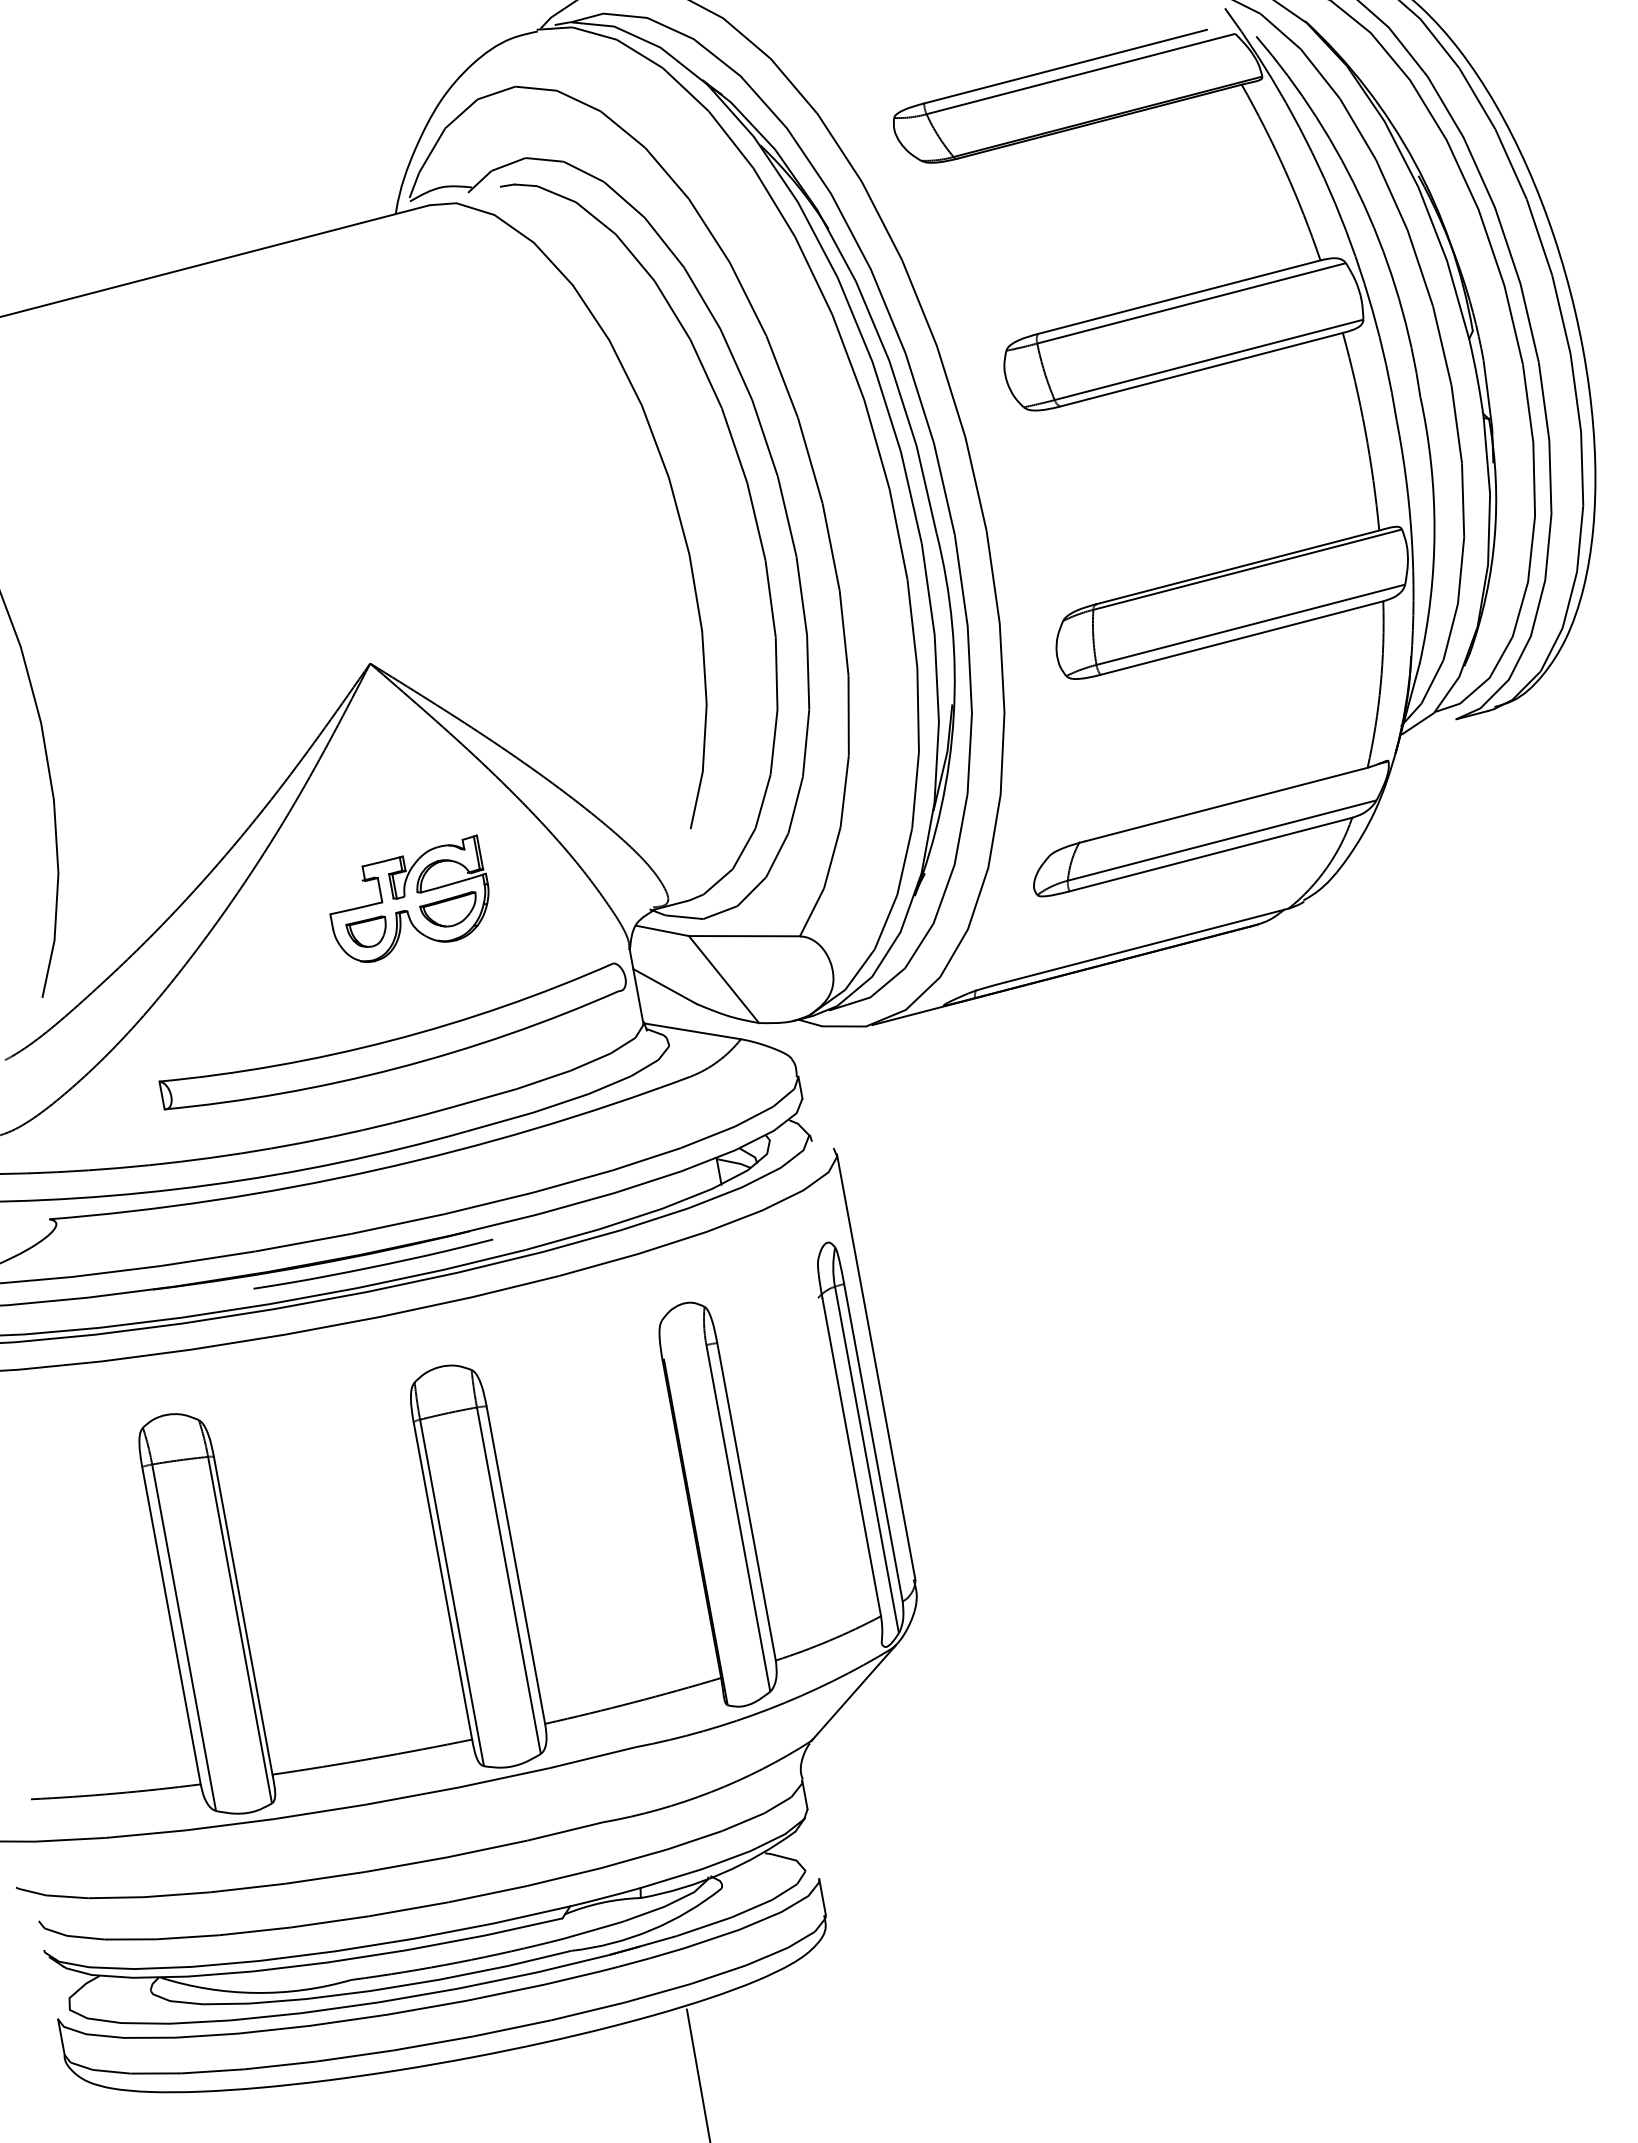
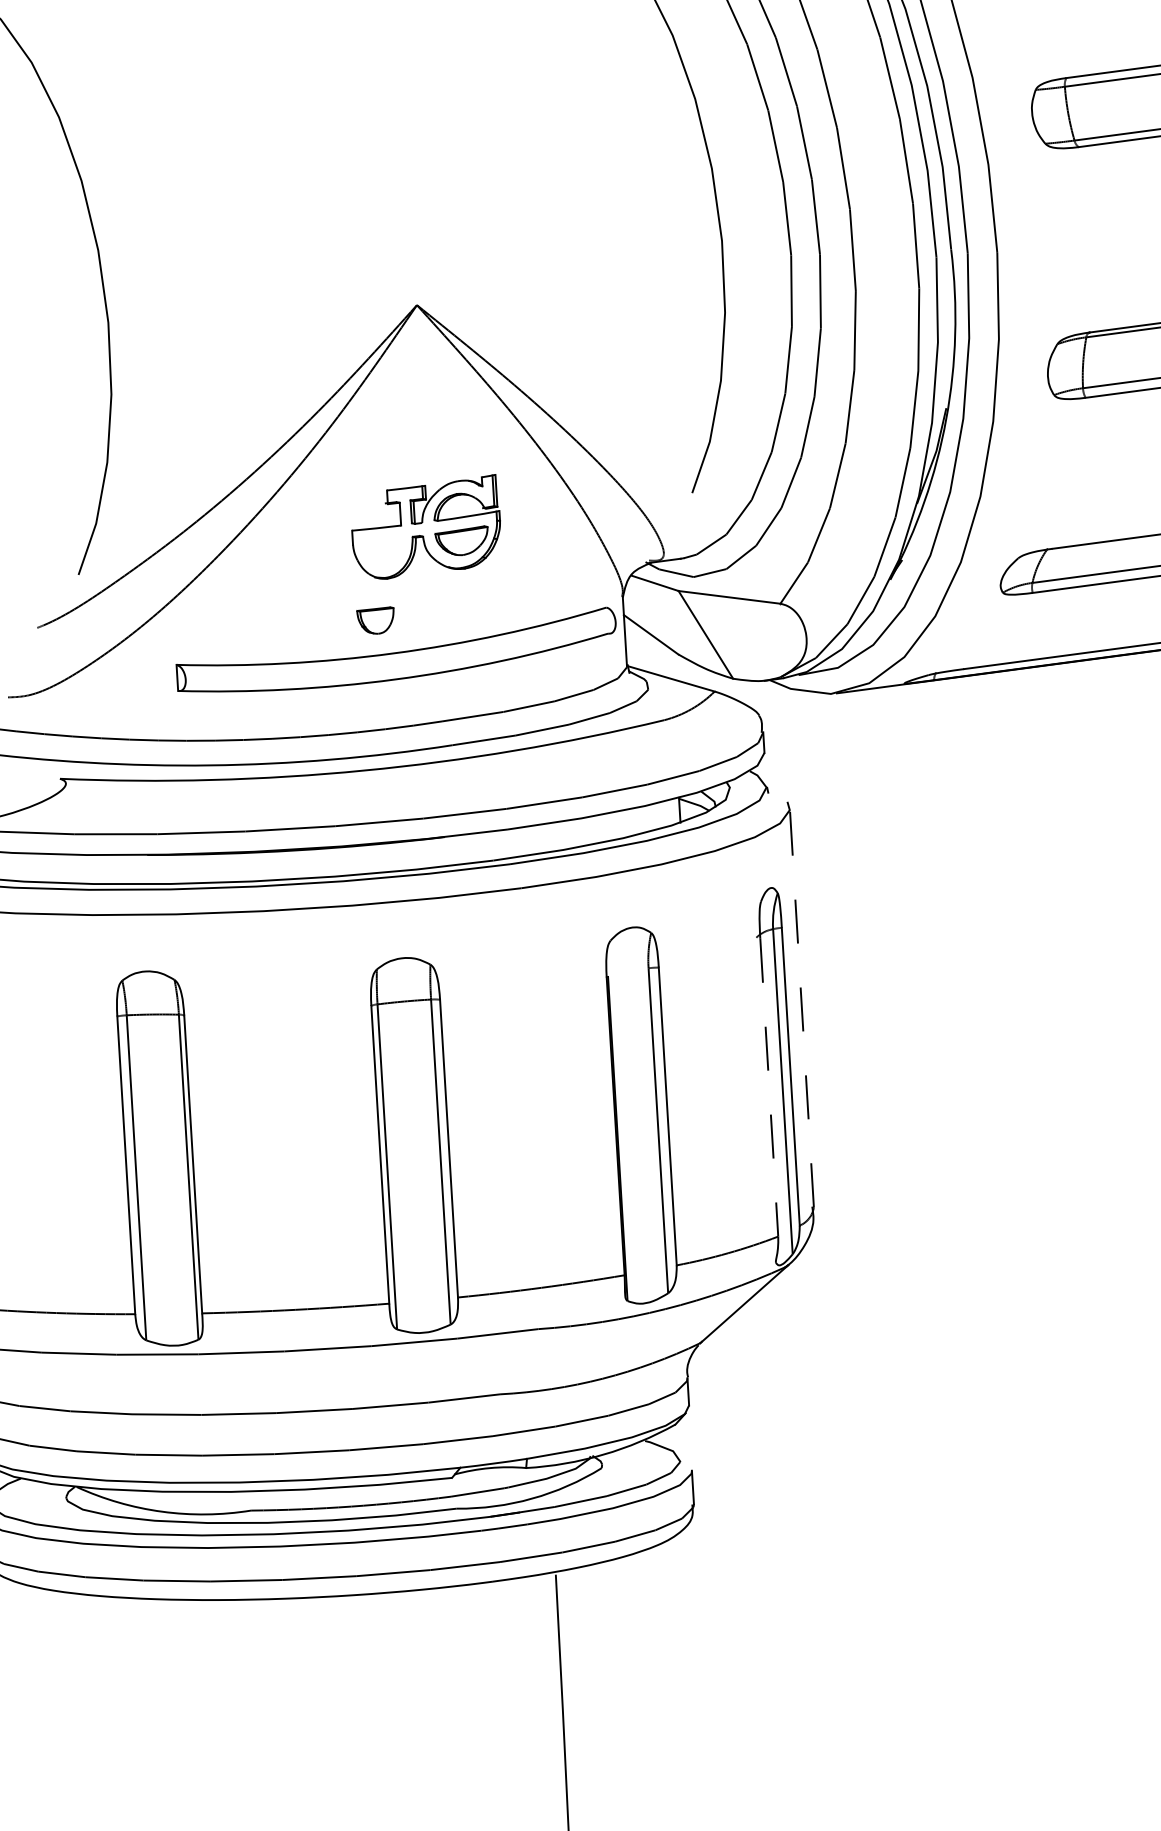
part: (365, 931) -> (373, 619), moved
curve: (374, 1265) -> (353, 857), removed
line: (876, 1366) -> (802, 1007), solid -> dashed
line: (851, 1458) -> (768, 1088), solid -> dashed

